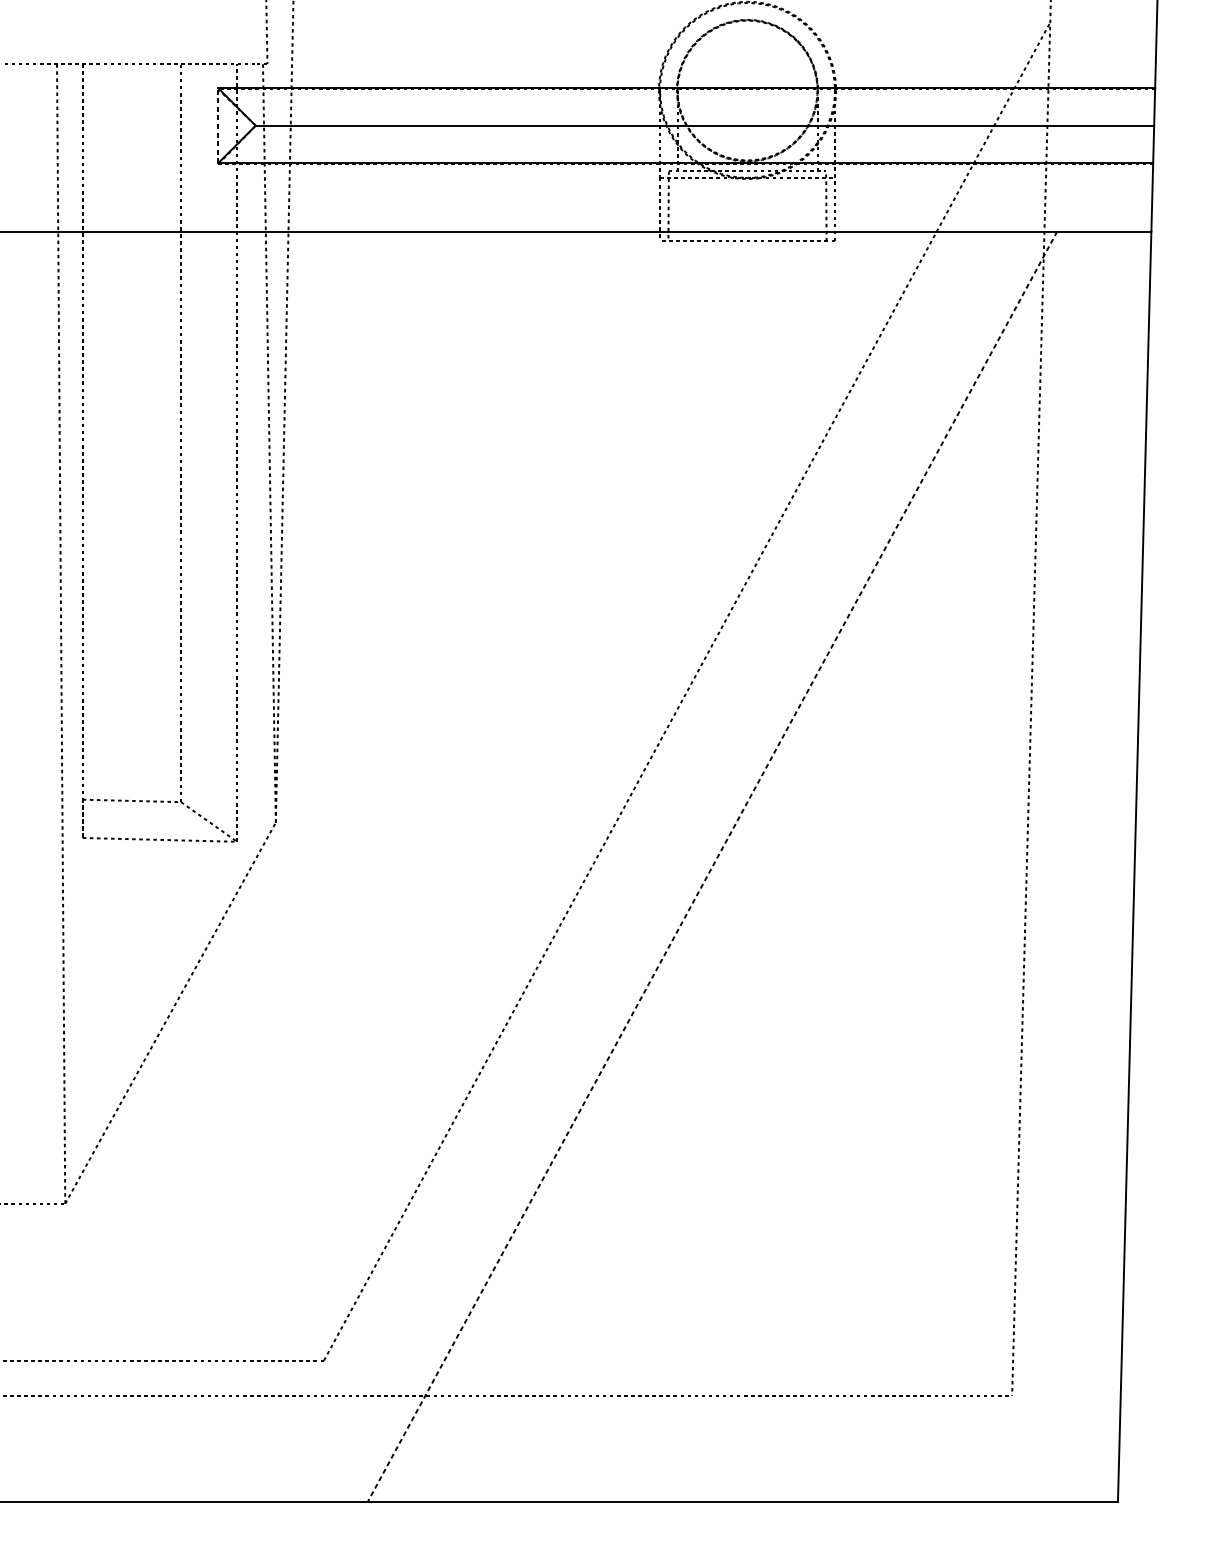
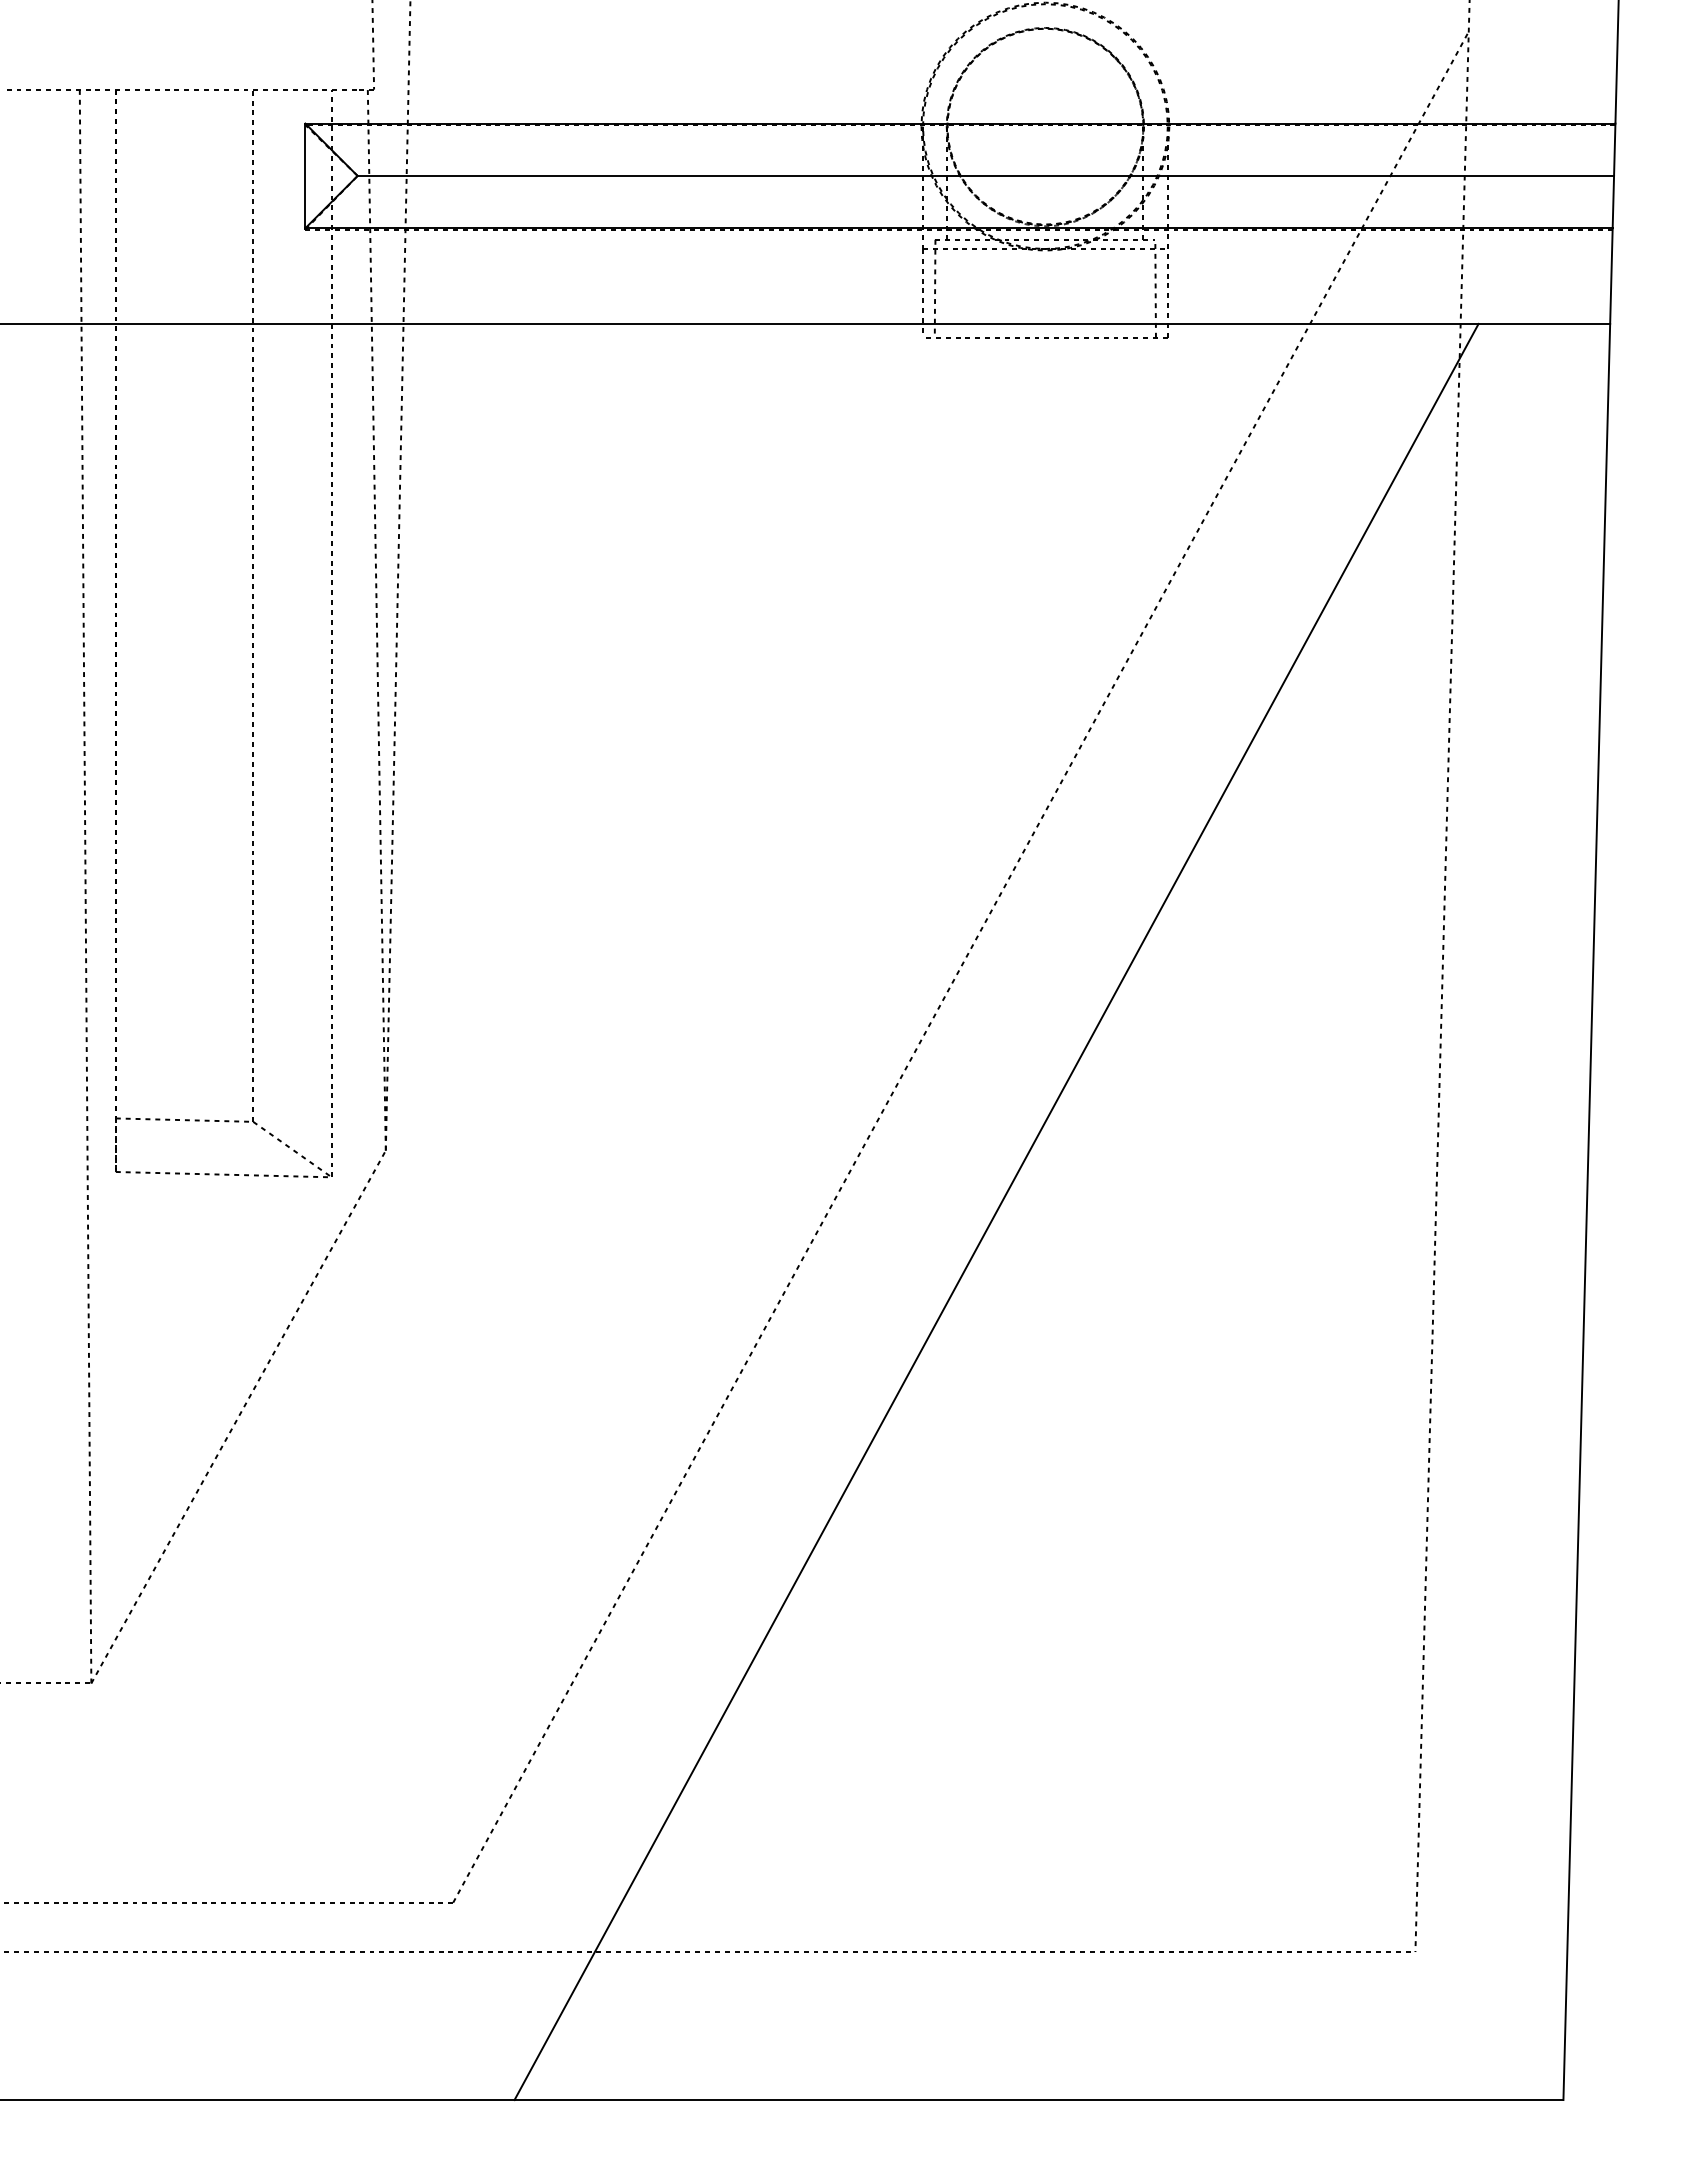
line: (218, 125) -> (305, 175), dashed -> solid
line: (712, 866) -> (996, 1212), dashed -> solid

